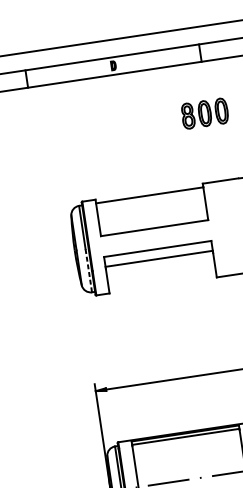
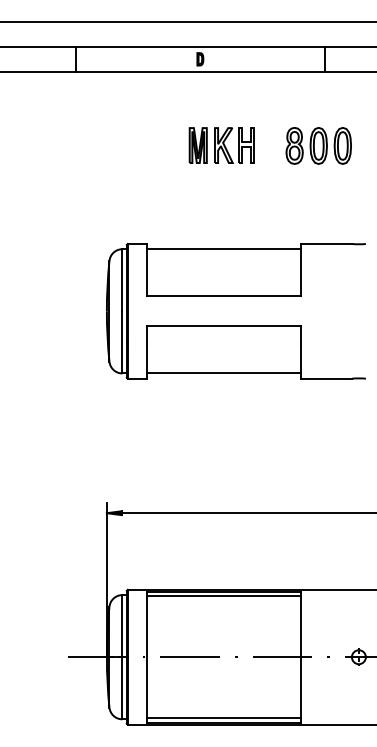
part: (137, 123) -> (221, 145), added
line: (158, 258) -> (223, 373), moved
line: (88, 270) -> (122, 342), dashed -> solid

